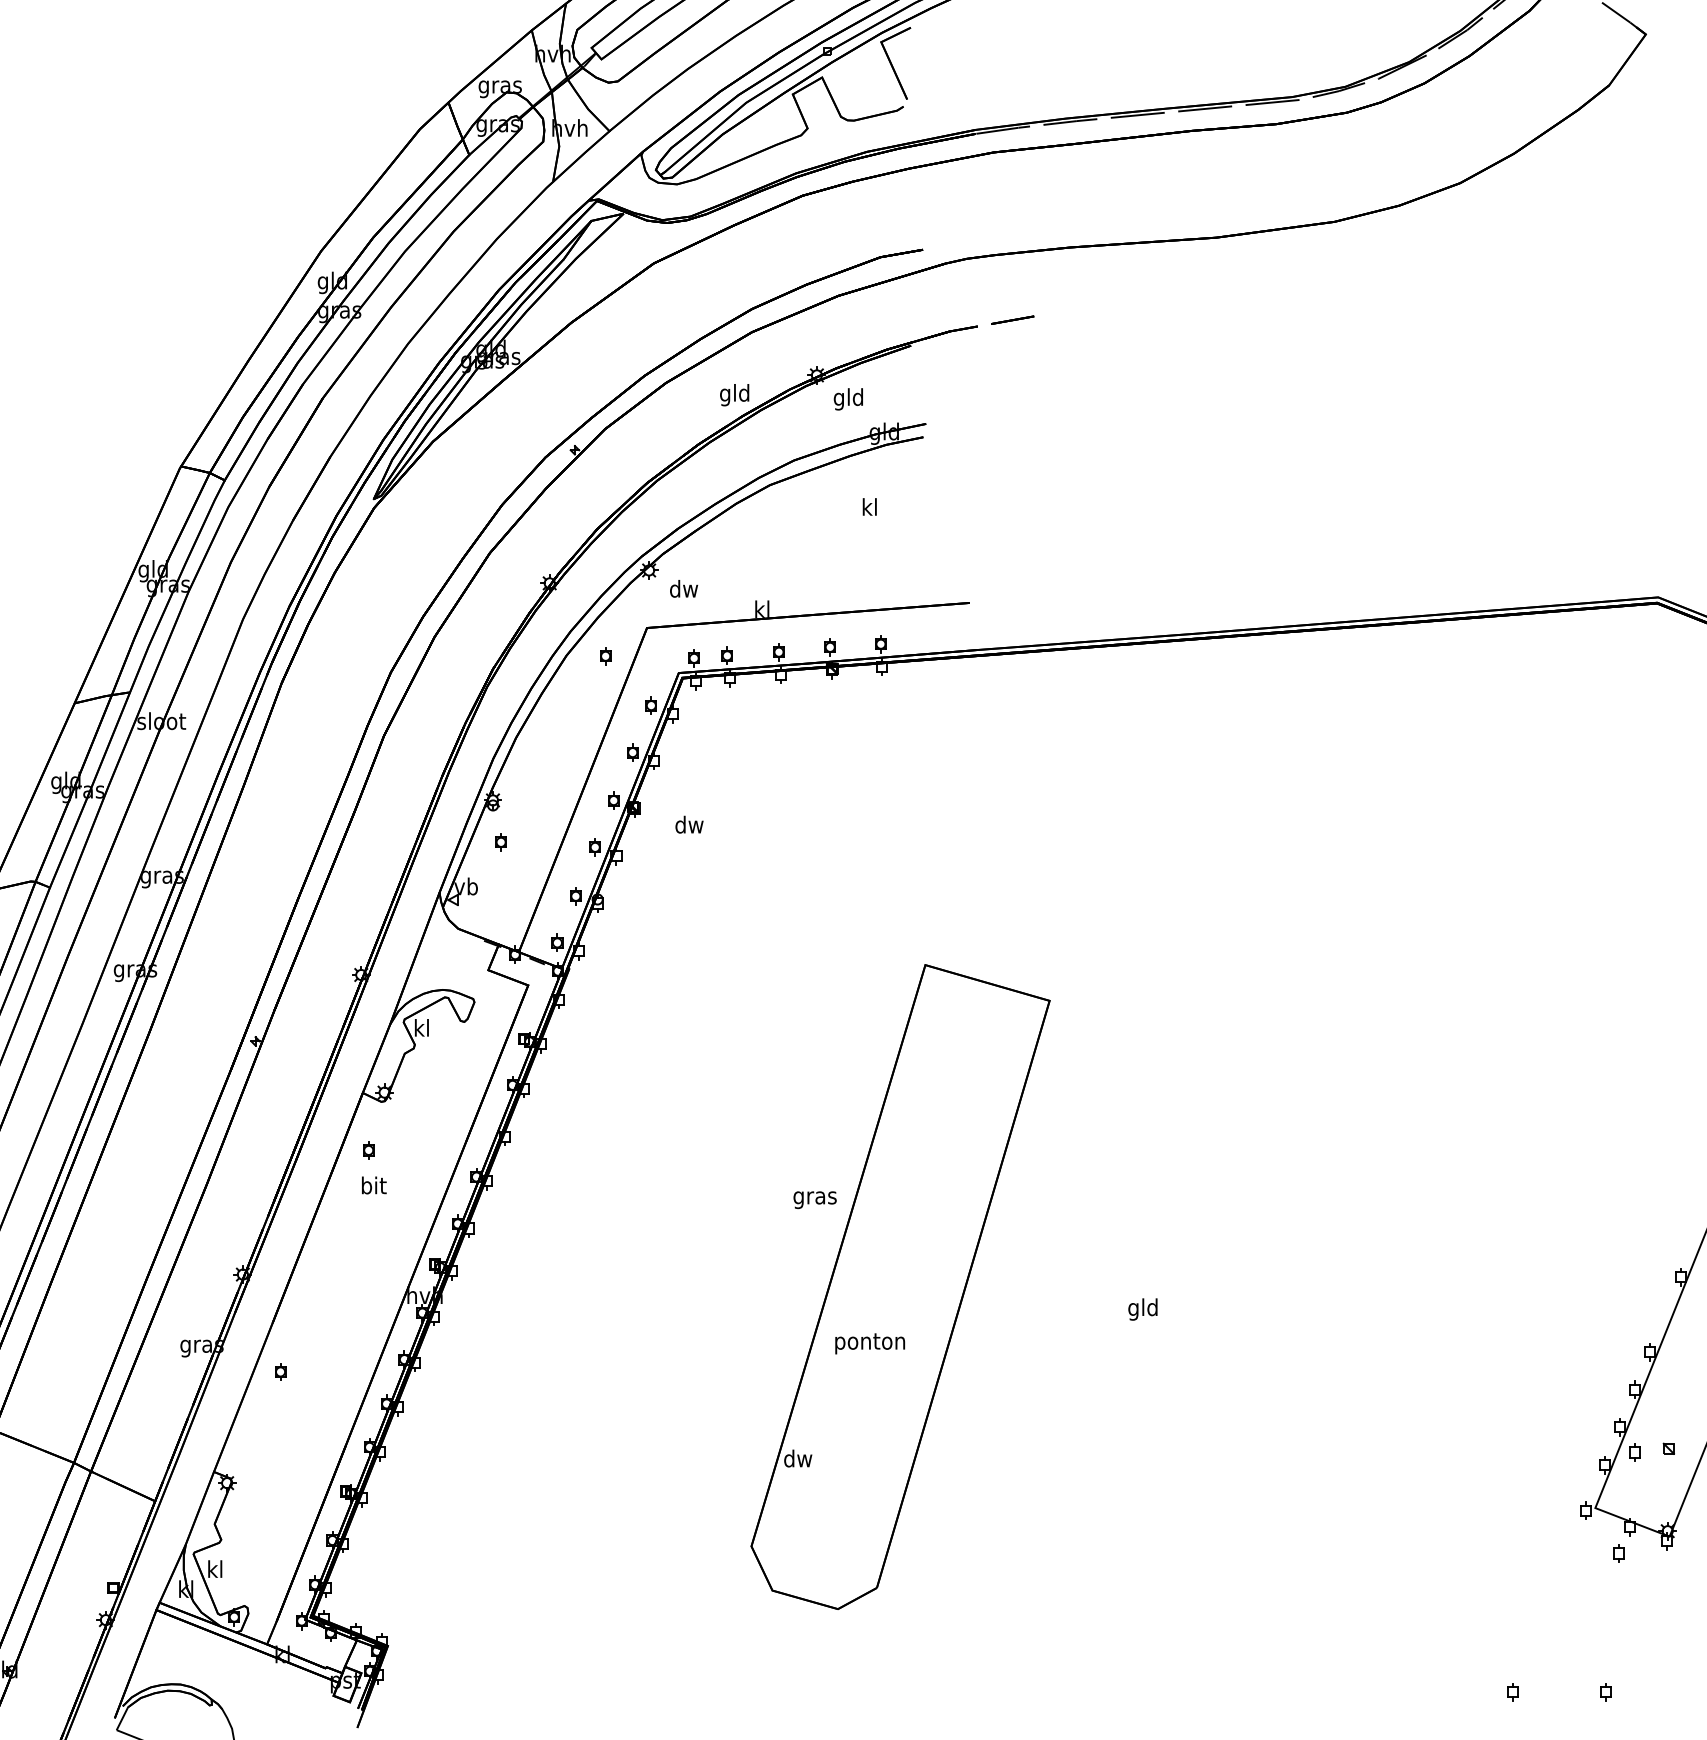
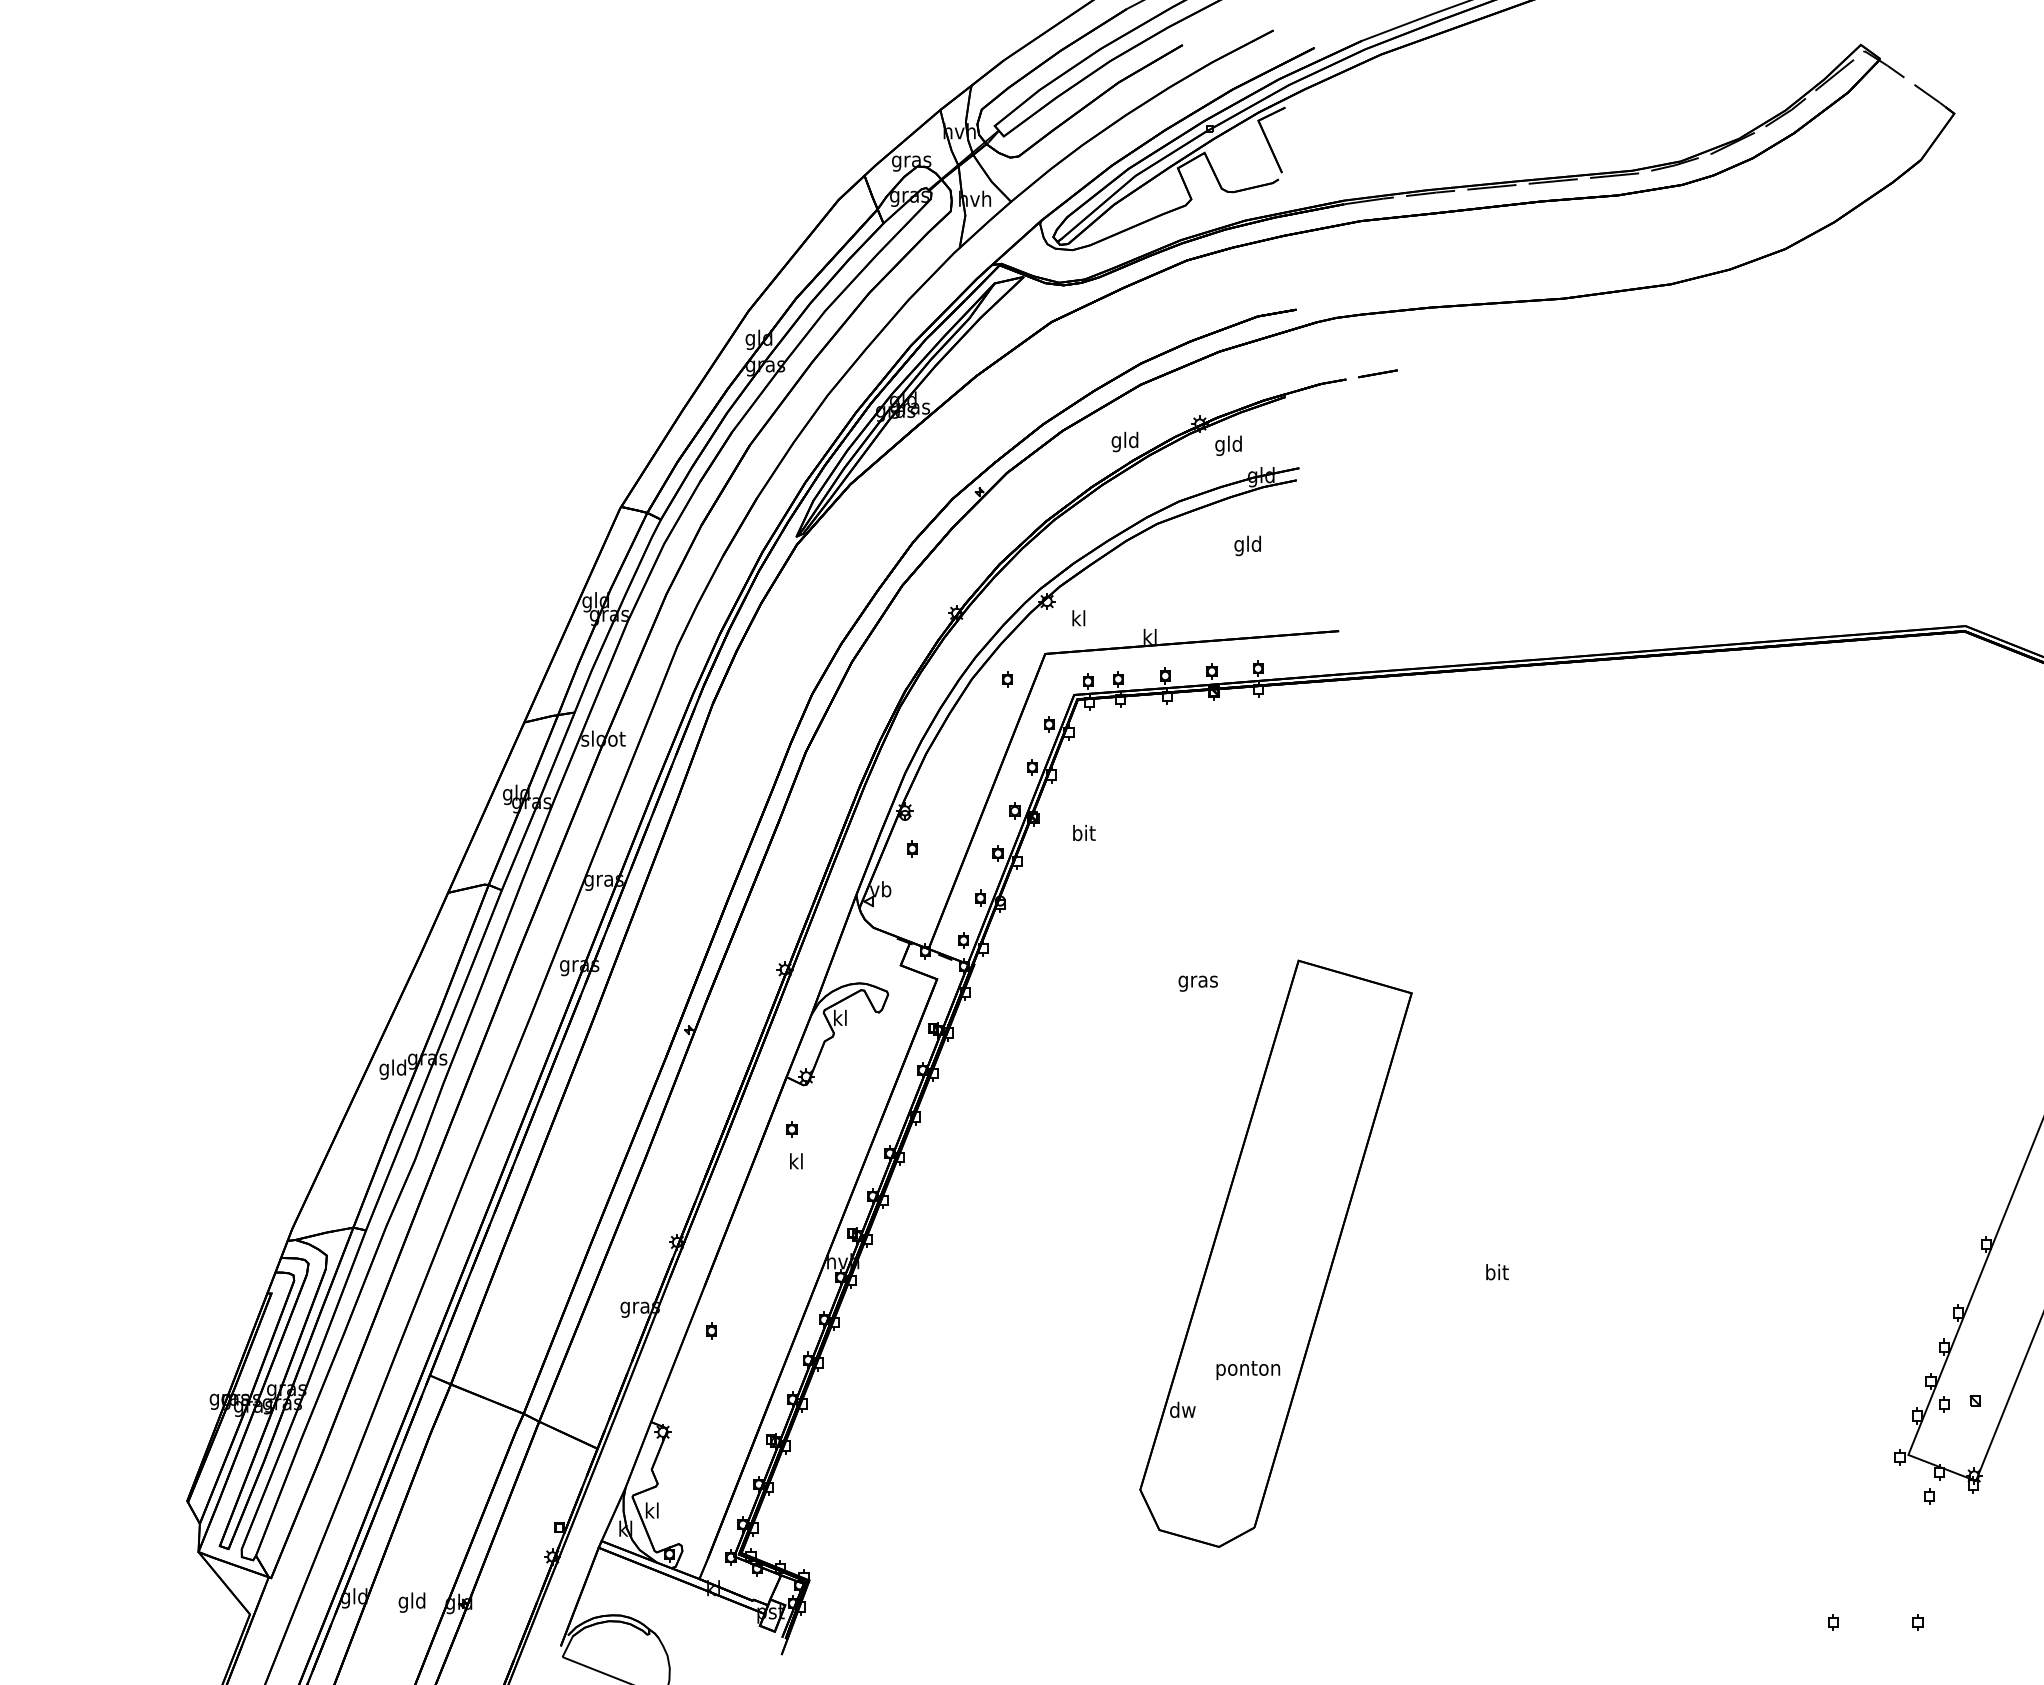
text: (869, 508) -> (1247, 545), kl -> gld
text: (683, 589) -> (1078, 618), dw -> kl
text: (689, 824) -> (1083, 832), dw -> bit
text: (373, 1185) -> (796, 1161), bit -> kl
text: (814, 1199) -> (1197, 983), moved
text: (1142, 1309) -> (1496, 1274), gld -> bit
text: (870, 1343) -> (1248, 1370), moved

